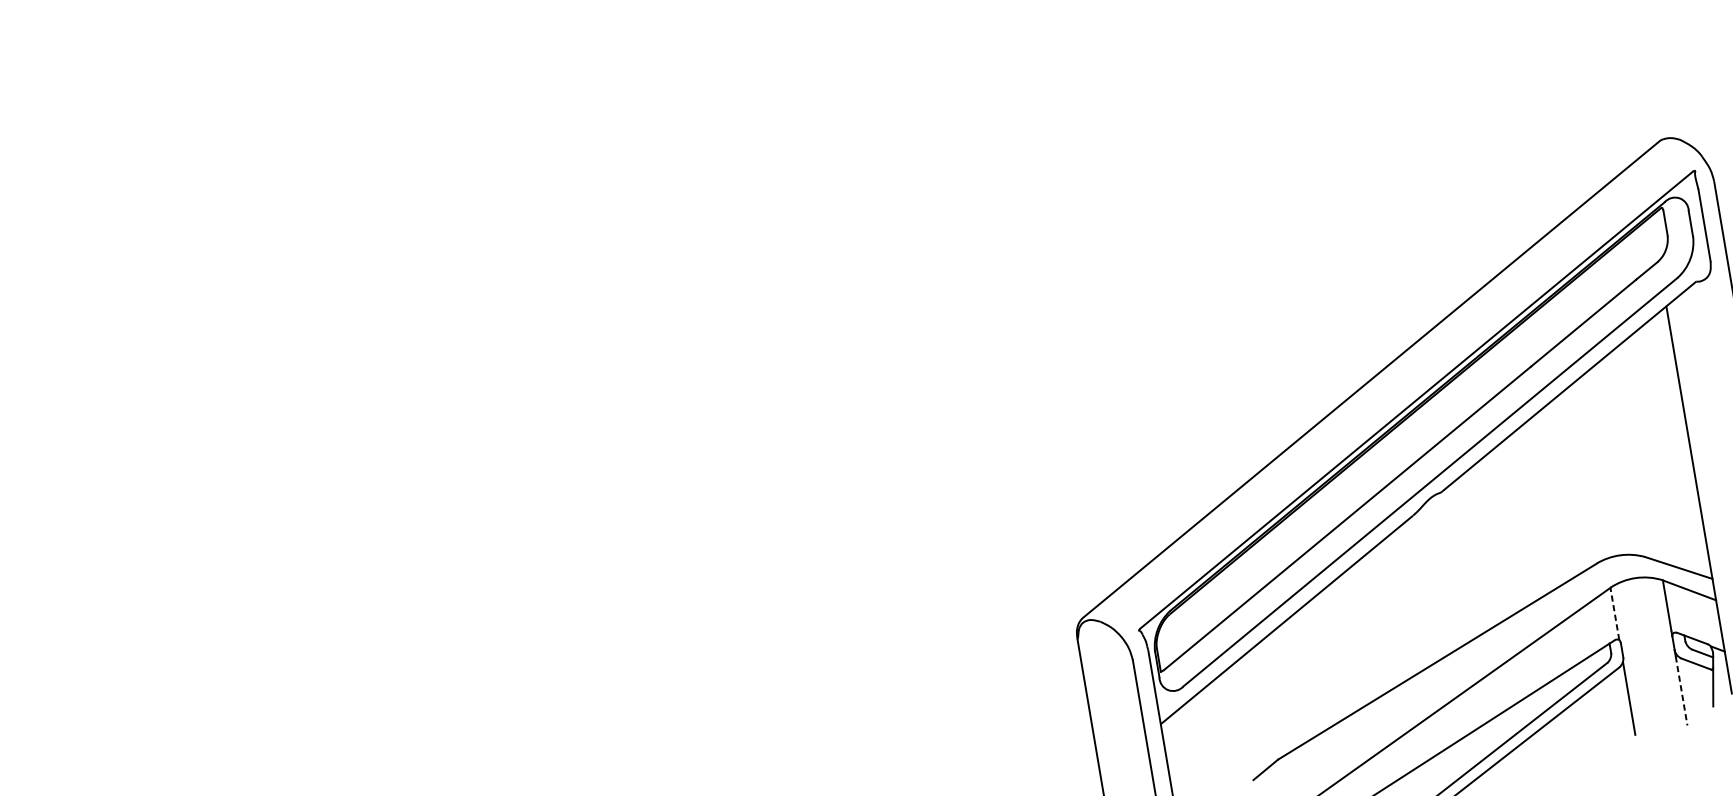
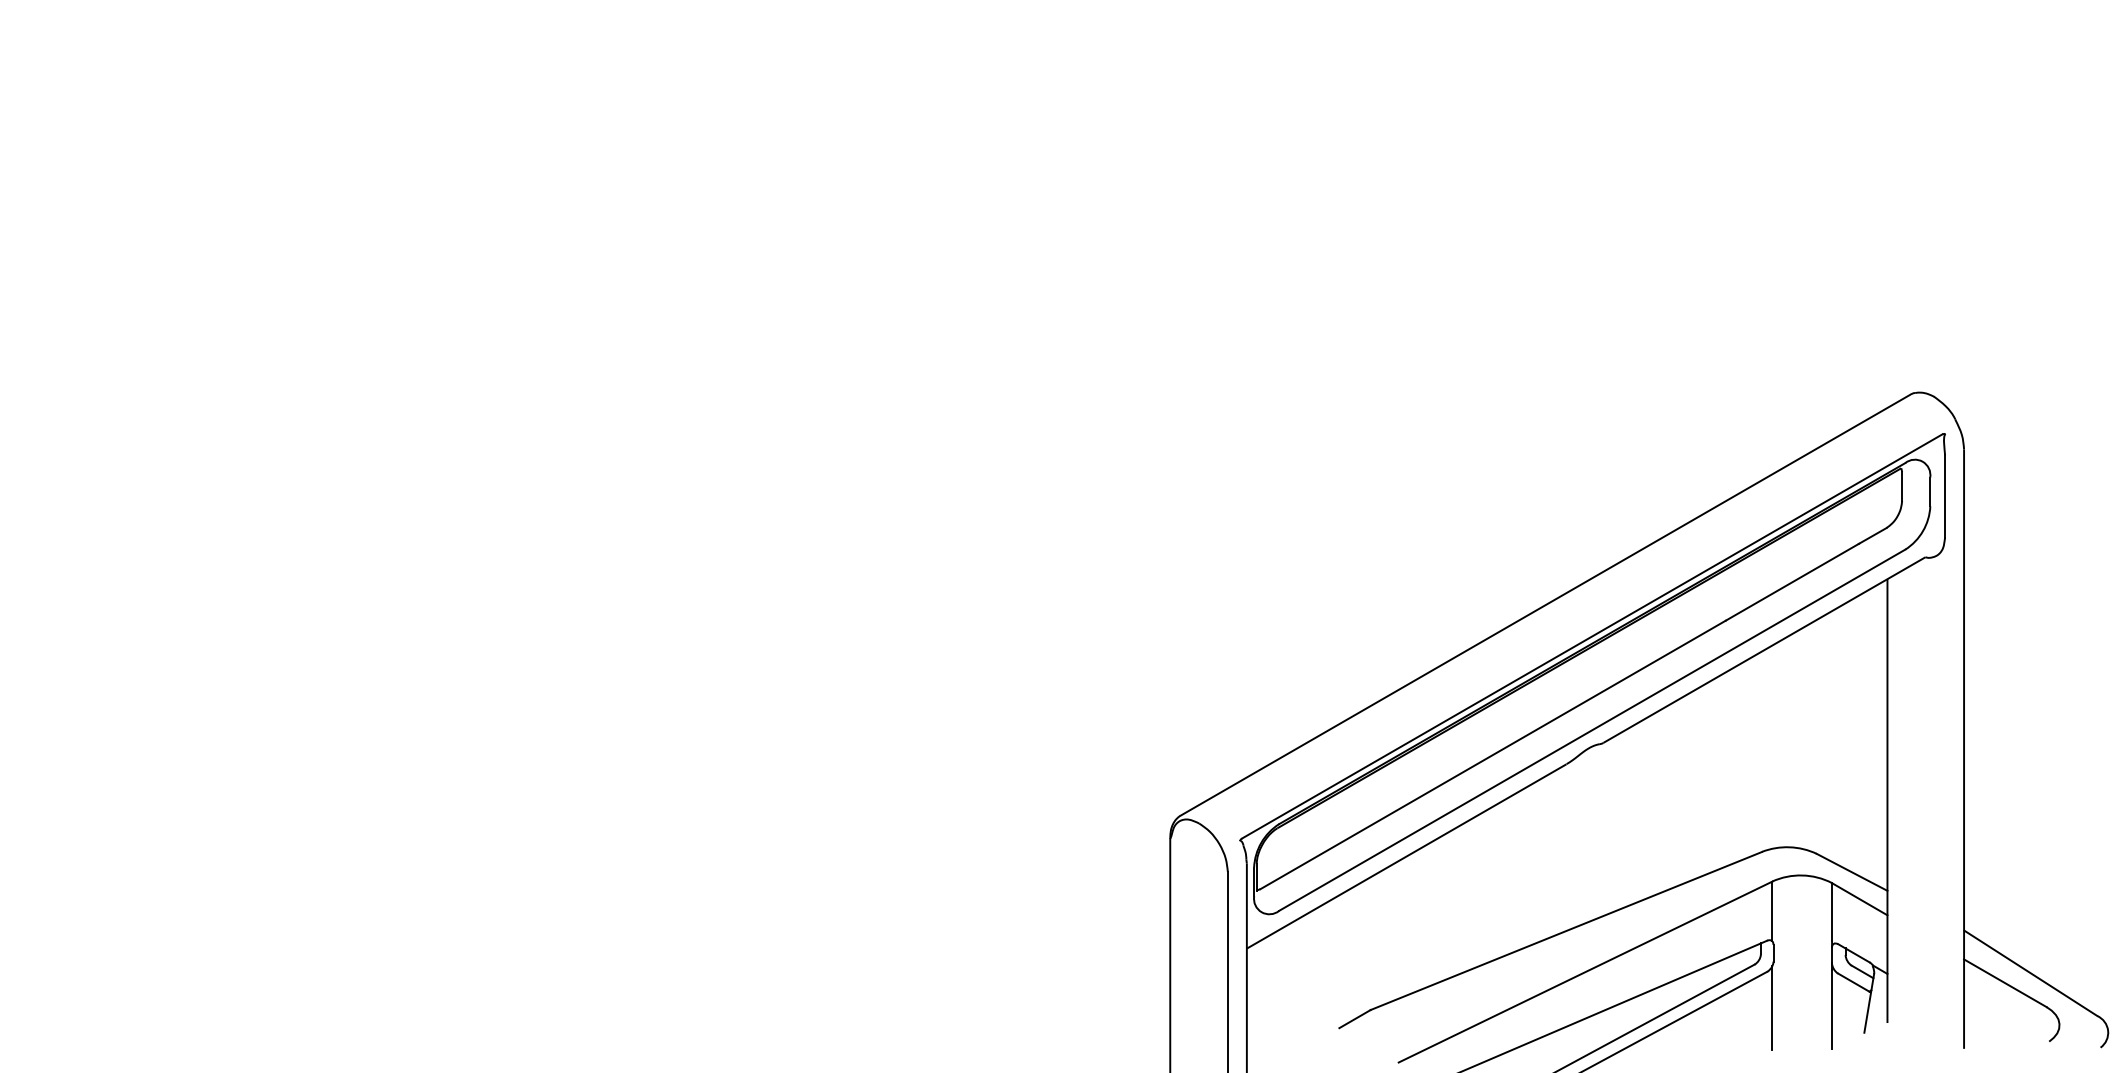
line: (1615, 613) -> (1772, 911), dashed -> solid
line: (1681, 690) -> (1832, 1009), dashed -> solid

